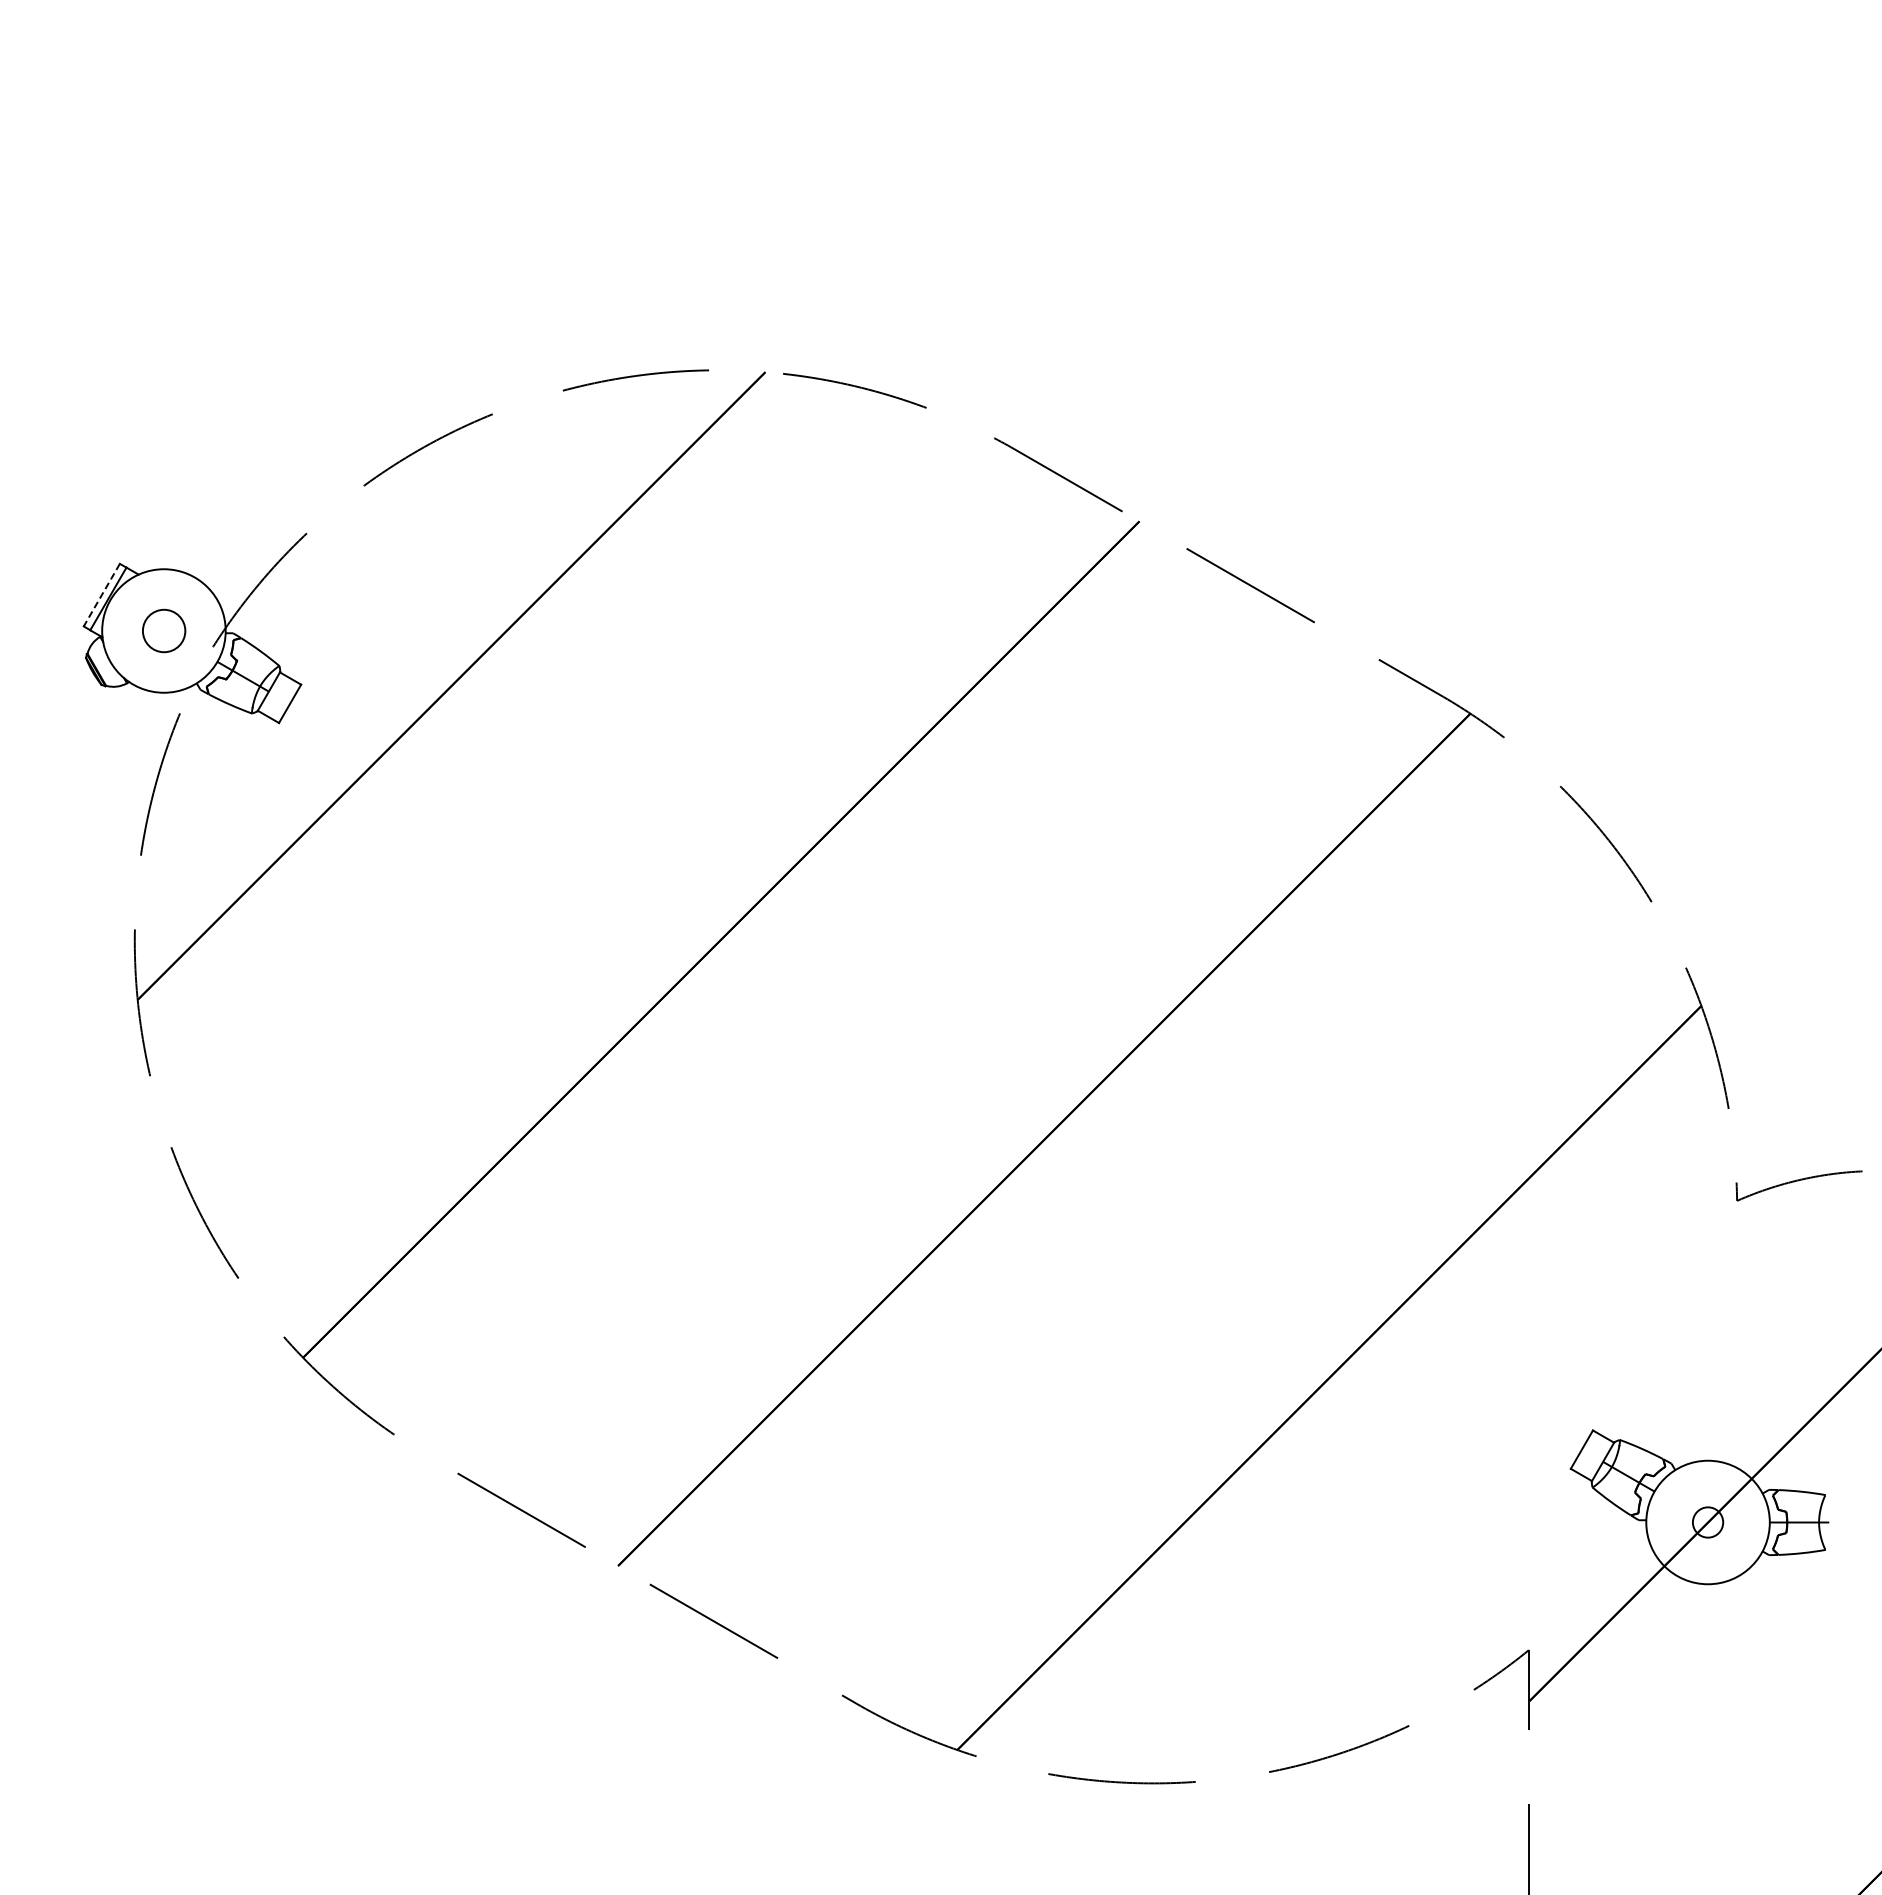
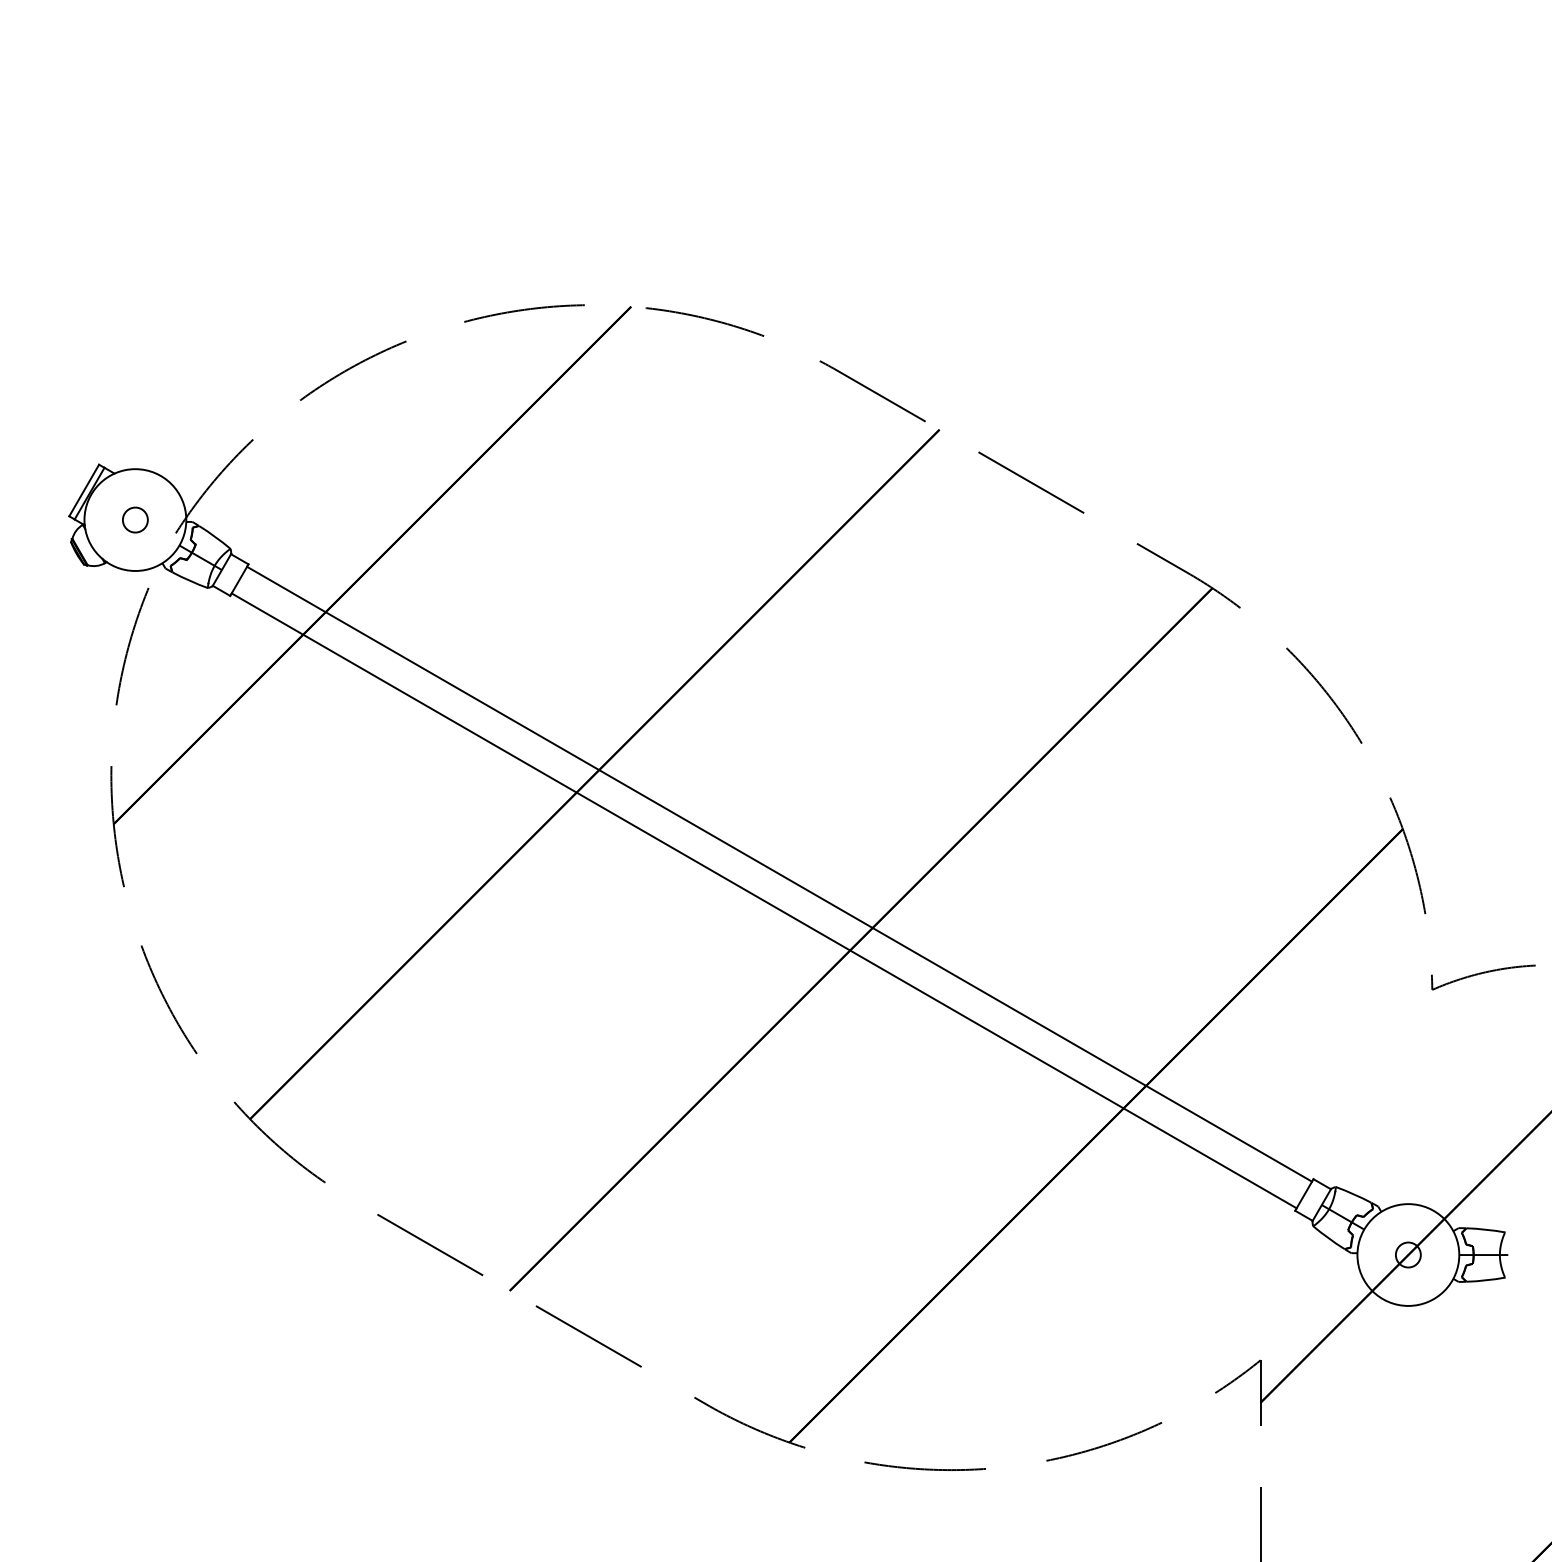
line: (101, 595) -> (83, 490), dashed -> solid
circle: (163, 630) -> (135, 519), size x0.71
line: (945, 1060) -> (779, 874), added
line: (926, 1092) -> (764, 900), added

